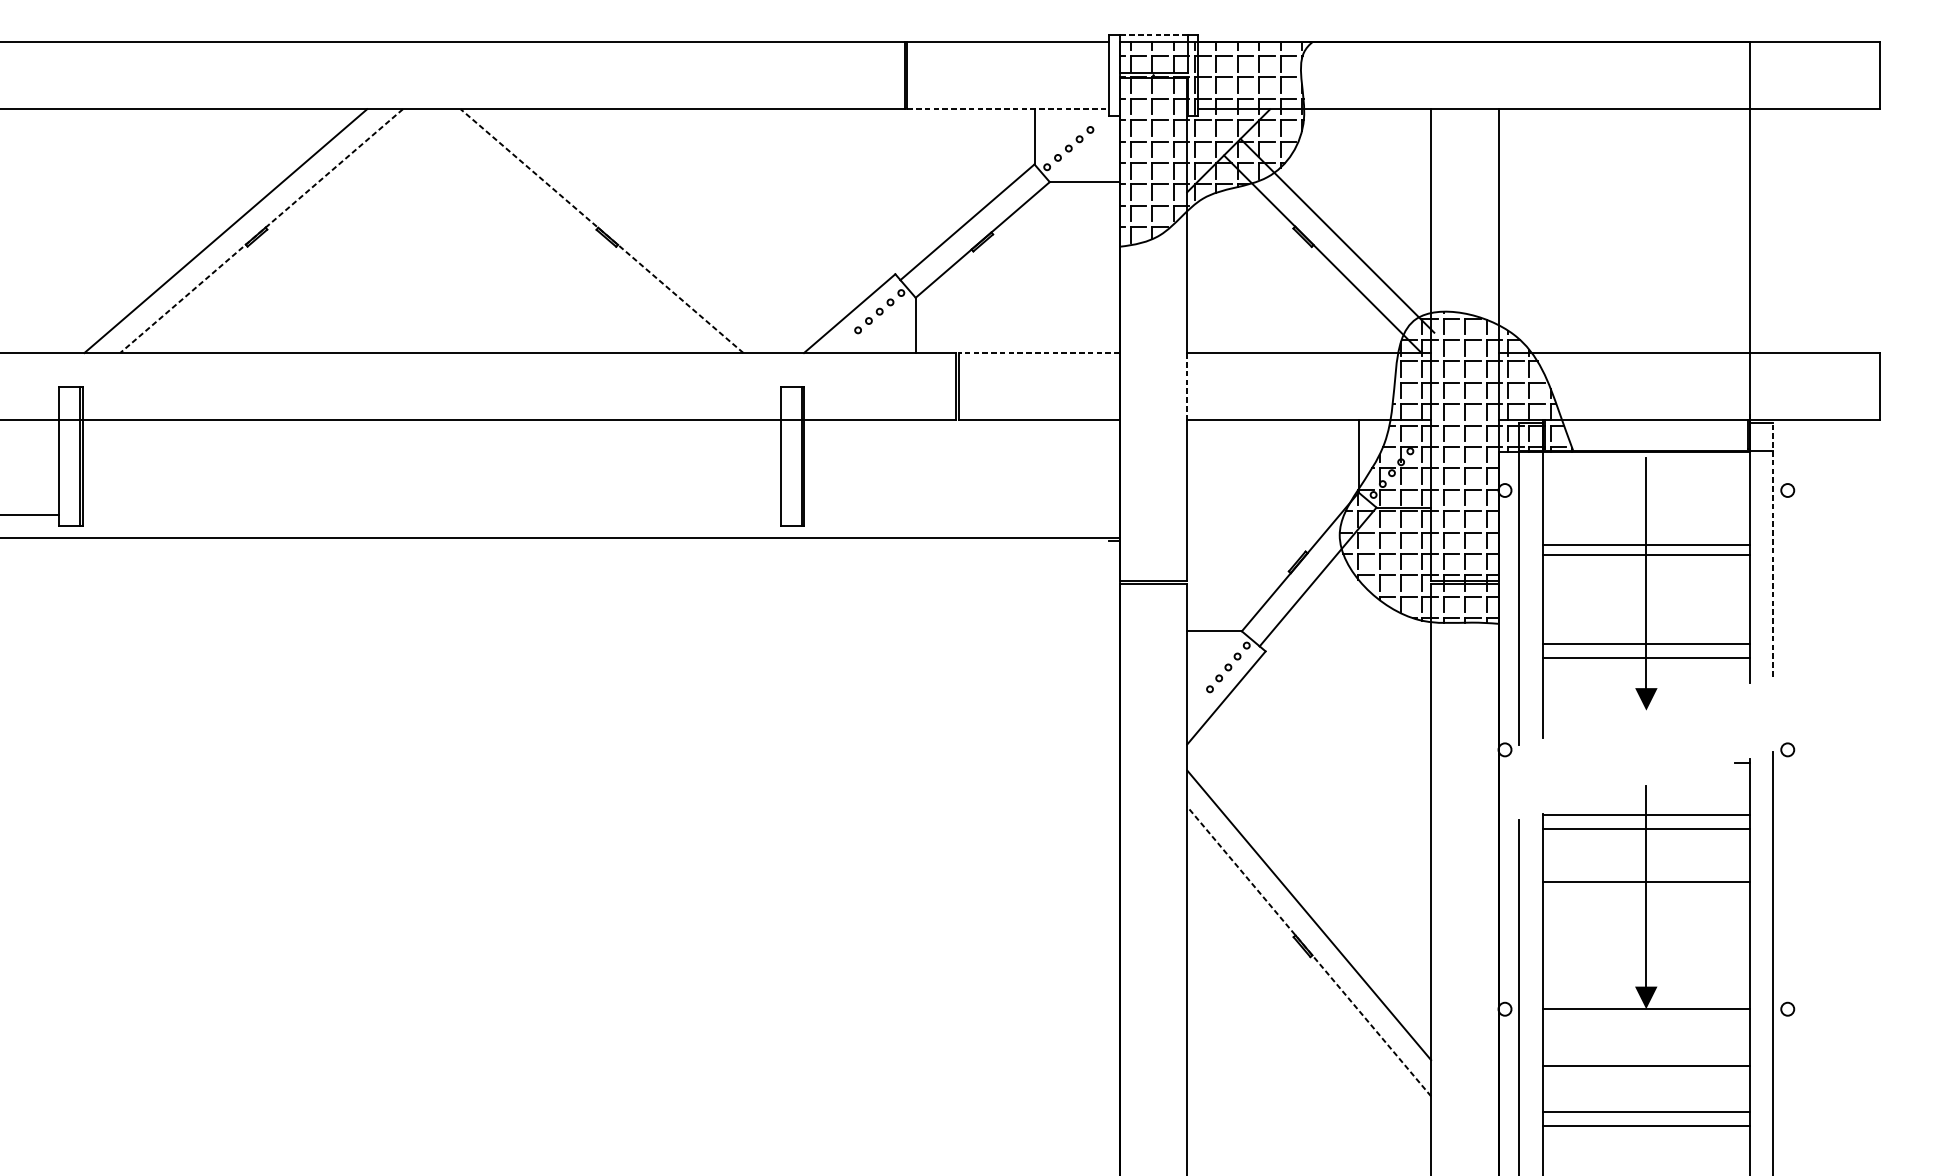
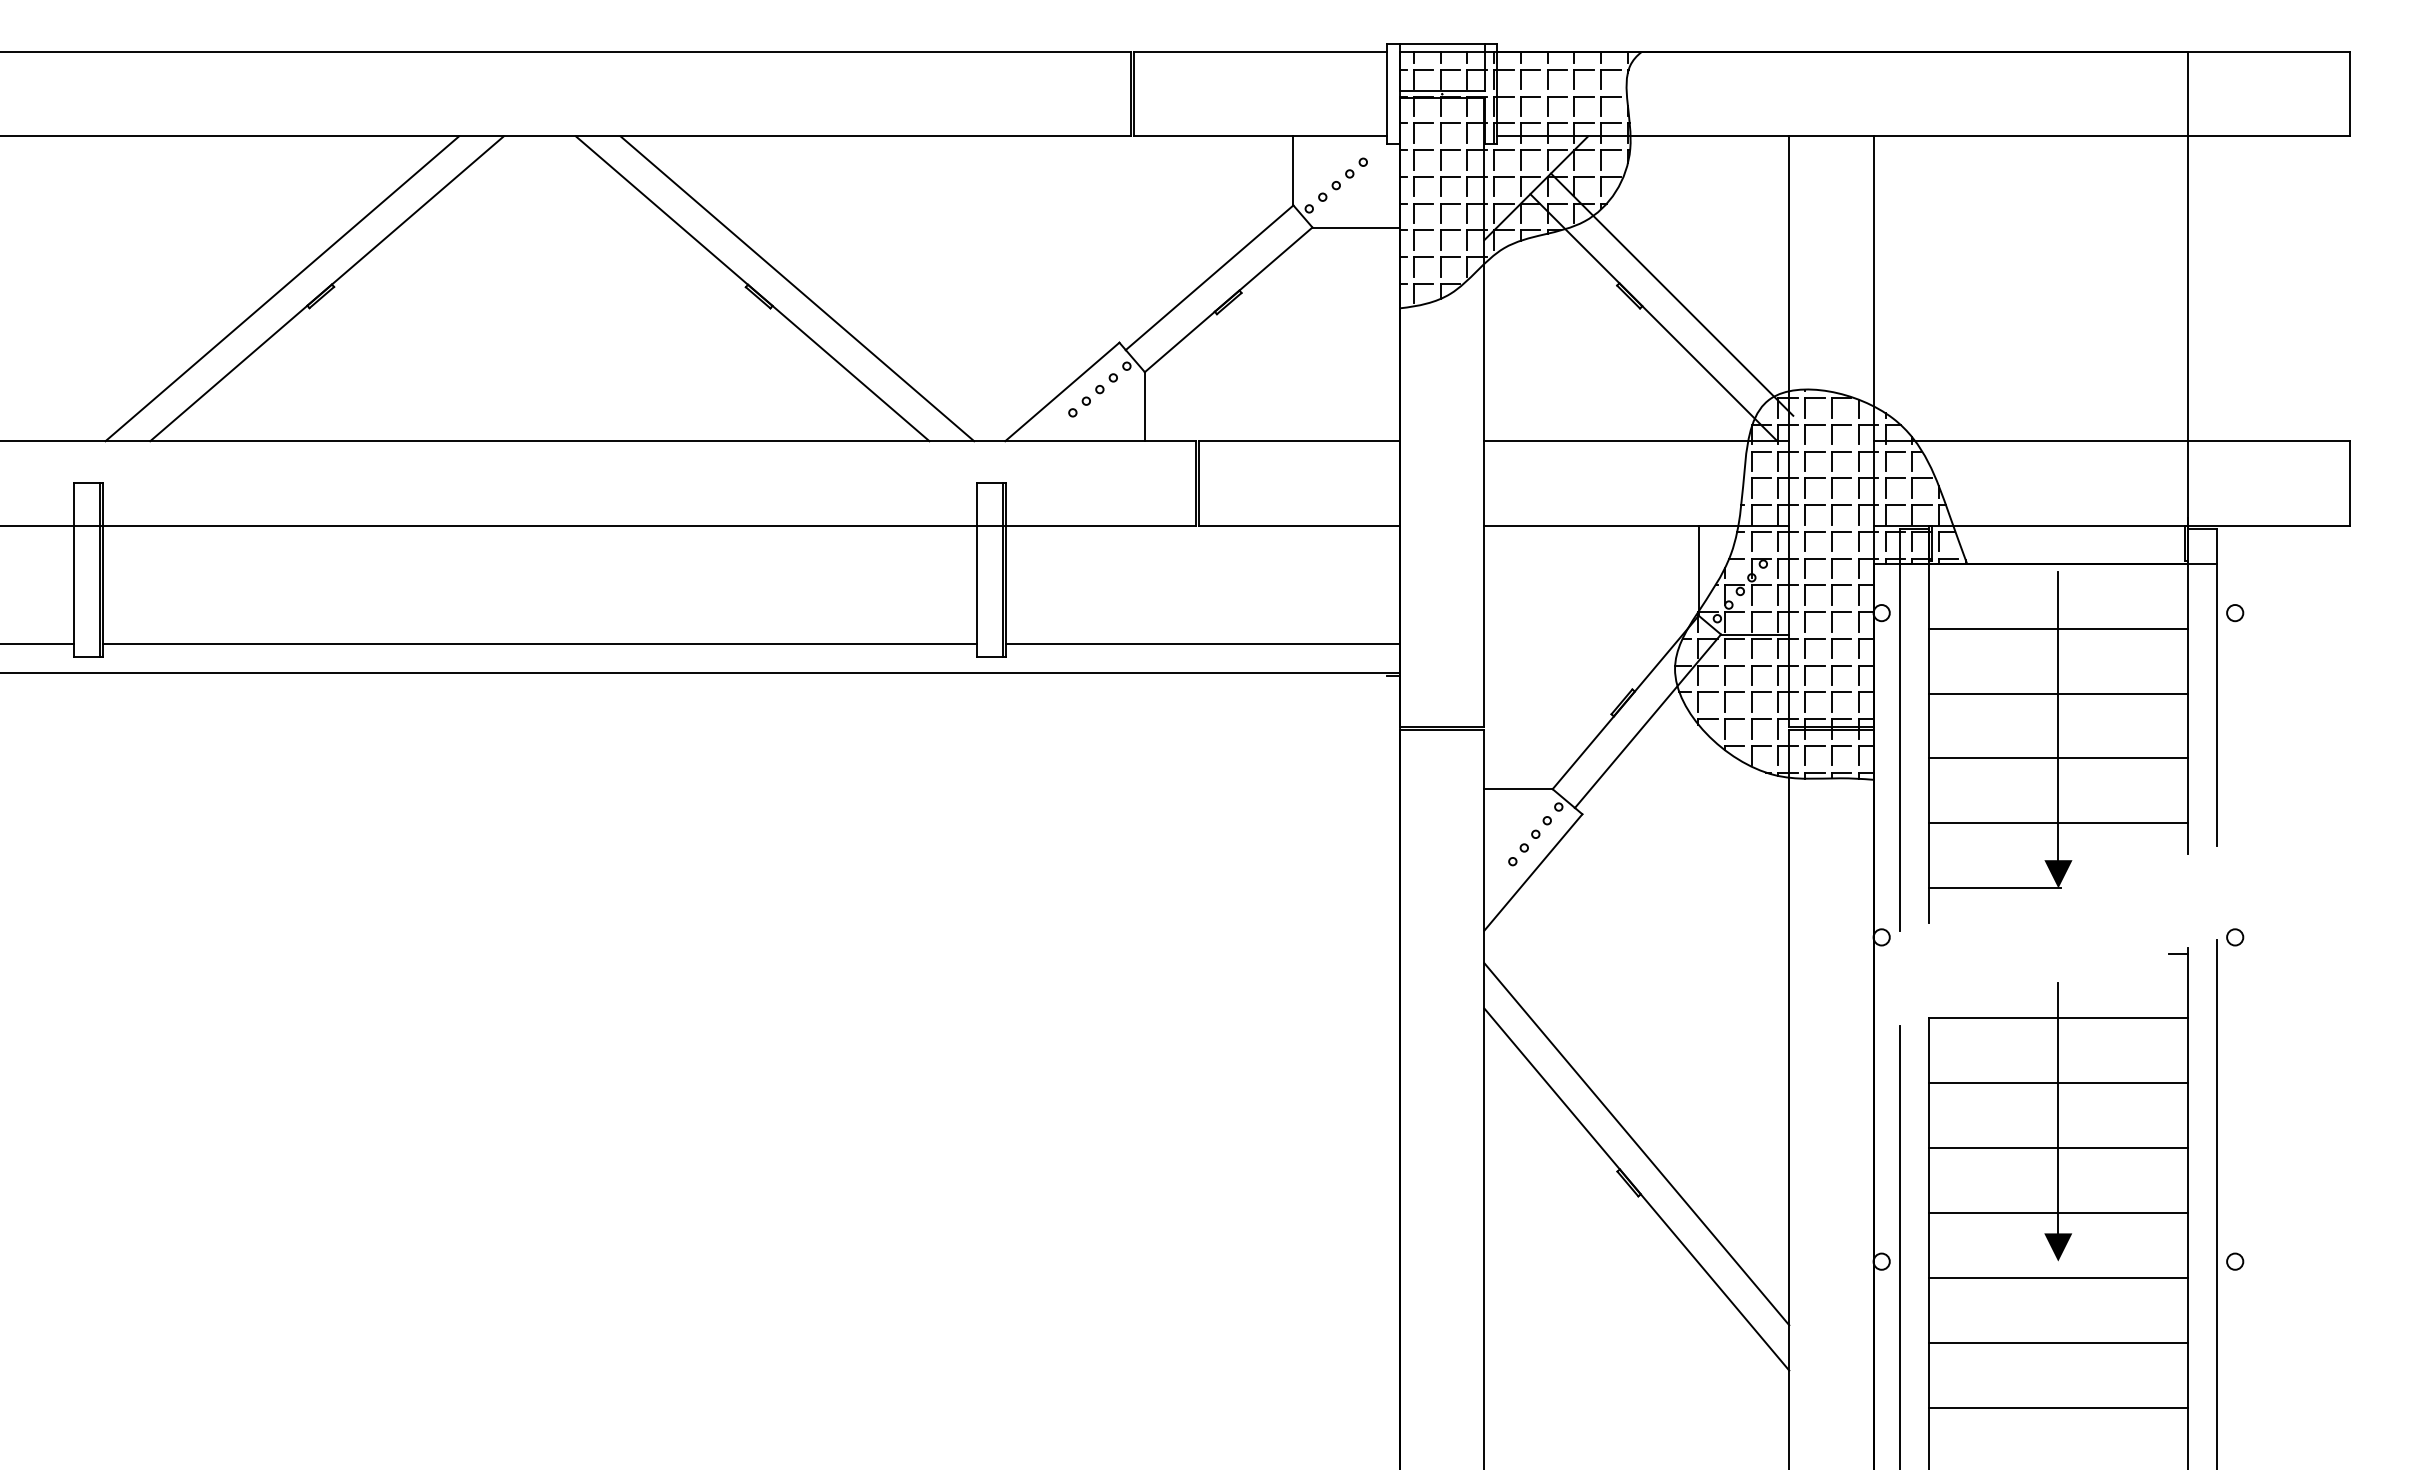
line: (1152, 34) -> (1441, 43), dashed -> solid
line: (1008, 109) -> (1261, 136), dashed -> solid
line: (601, 230) -> (752, 288), dashed -> solid
line: (637, 230) -> (797, 288), added
line: (261, 231) -> (326, 289), dashed -> solid
line: (1039, 353) -> (1299, 441), dashed -> solid
line: (1187, 386) -> (1484, 482), dashed -> solid
line: (431, 514) -> (539, 643), added
line: (961, 514) -> (1202, 643), added
line: (1646, 545) -> (2058, 629), moved
line: (1773, 549) -> (2217, 686), dashed -> solid
line: (1646, 644) -> (2058, 758), moved
line: (1595, 709) -> (1994, 887), added
line: (1646, 829) -> (2058, 1083), moved
line: (1646, 881) -> (2058, 1148), moved
line: (1308, 951) -> (1636, 1189), dashed -> solid
line: (1646, 1008) -> (2058, 1212), moved
line: (1646, 1065) -> (2058, 1277), moved
line: (1646, 1111) -> (2058, 1342), moved

